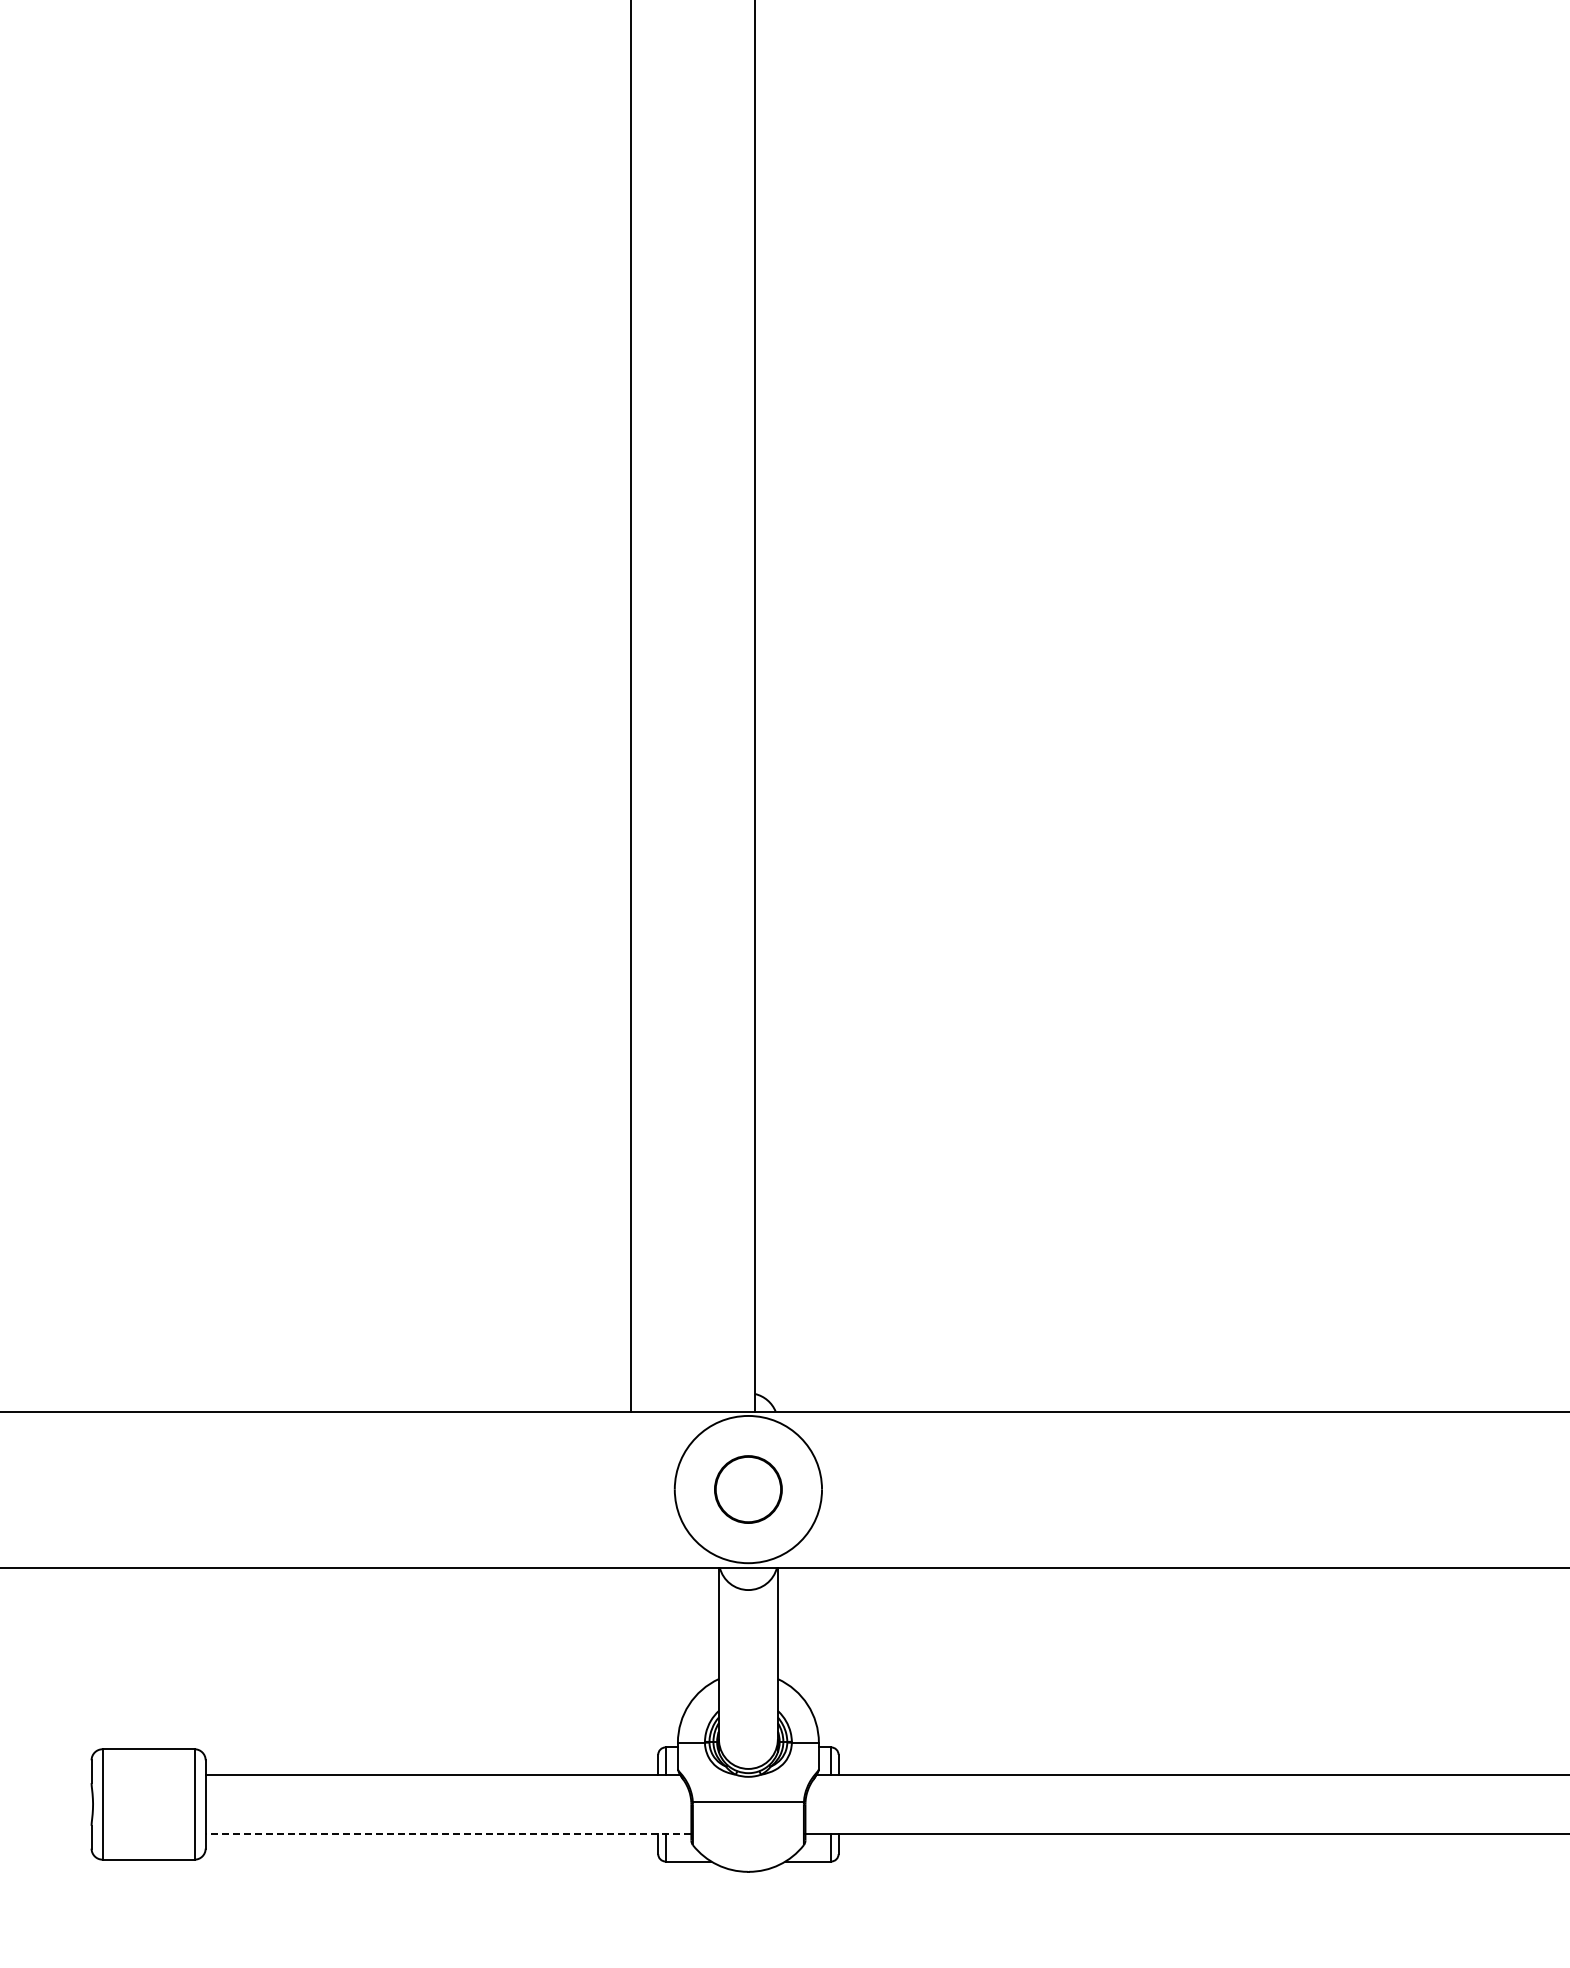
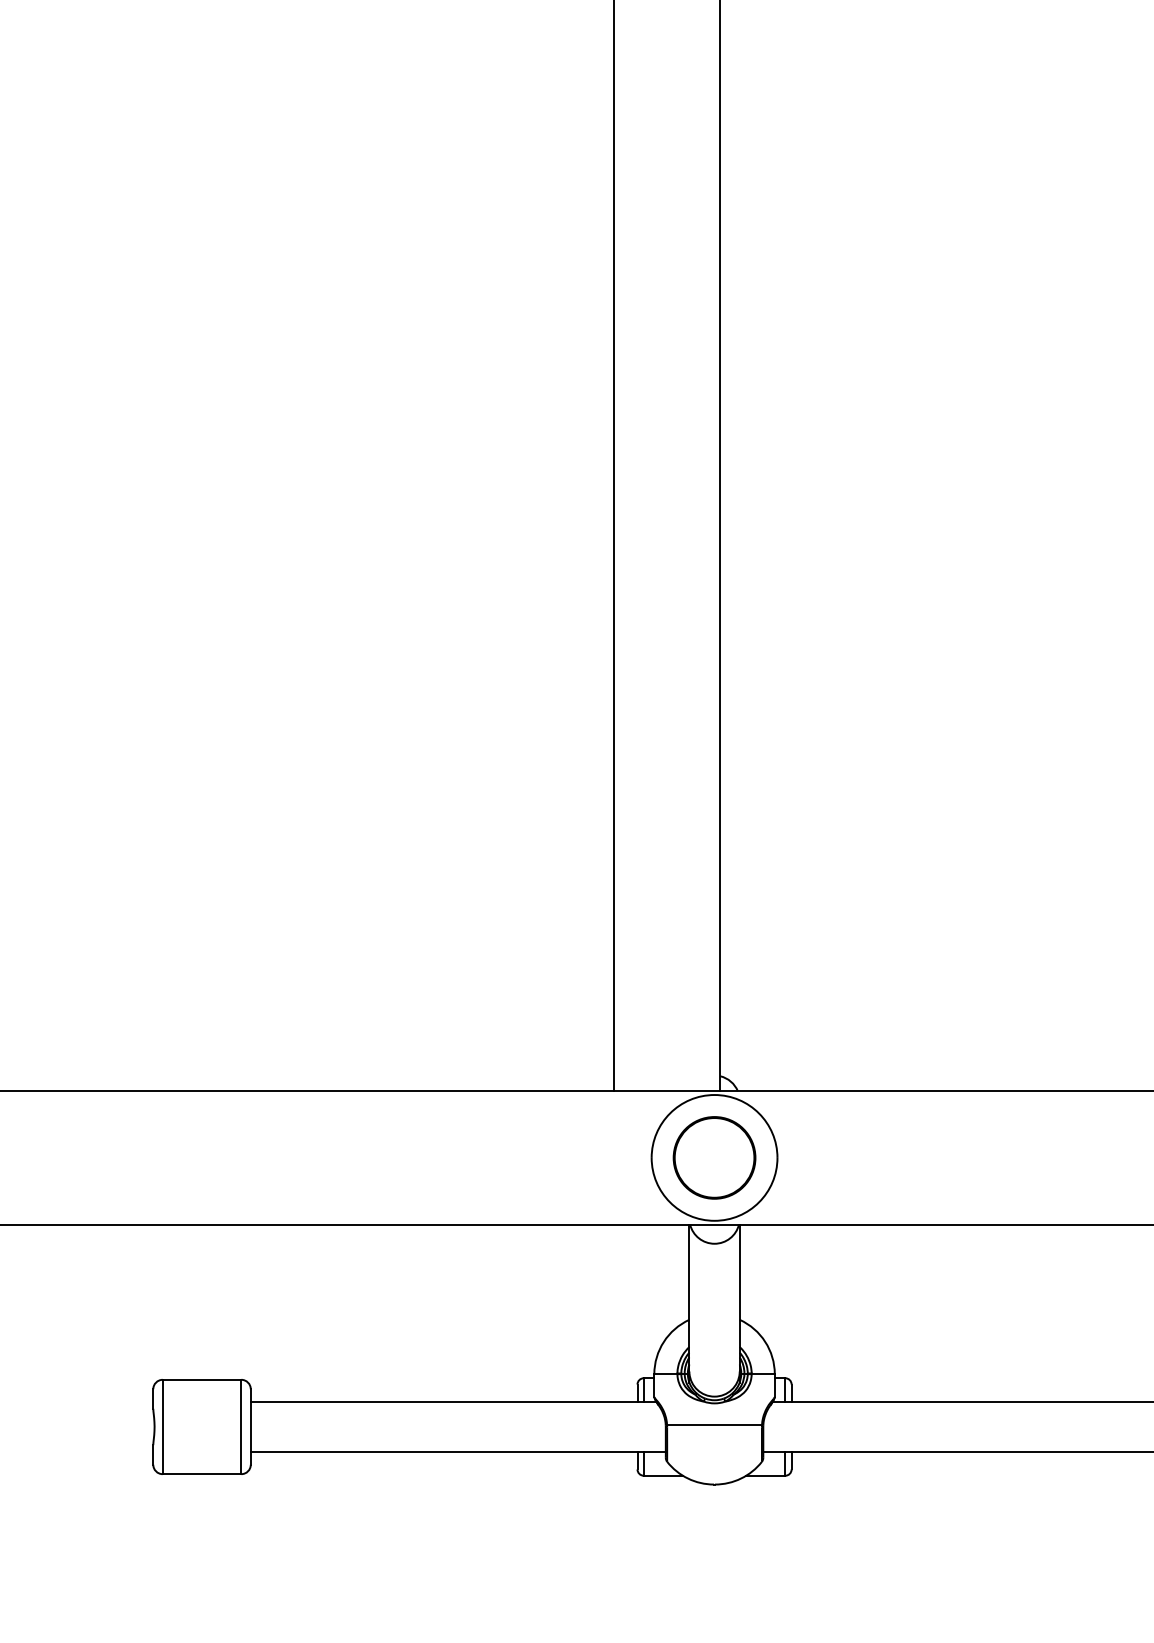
part: (748, 1489) -> (714, 1157), size x1.43
line: (448, 1833) -> (458, 1451), dashed -> solid

